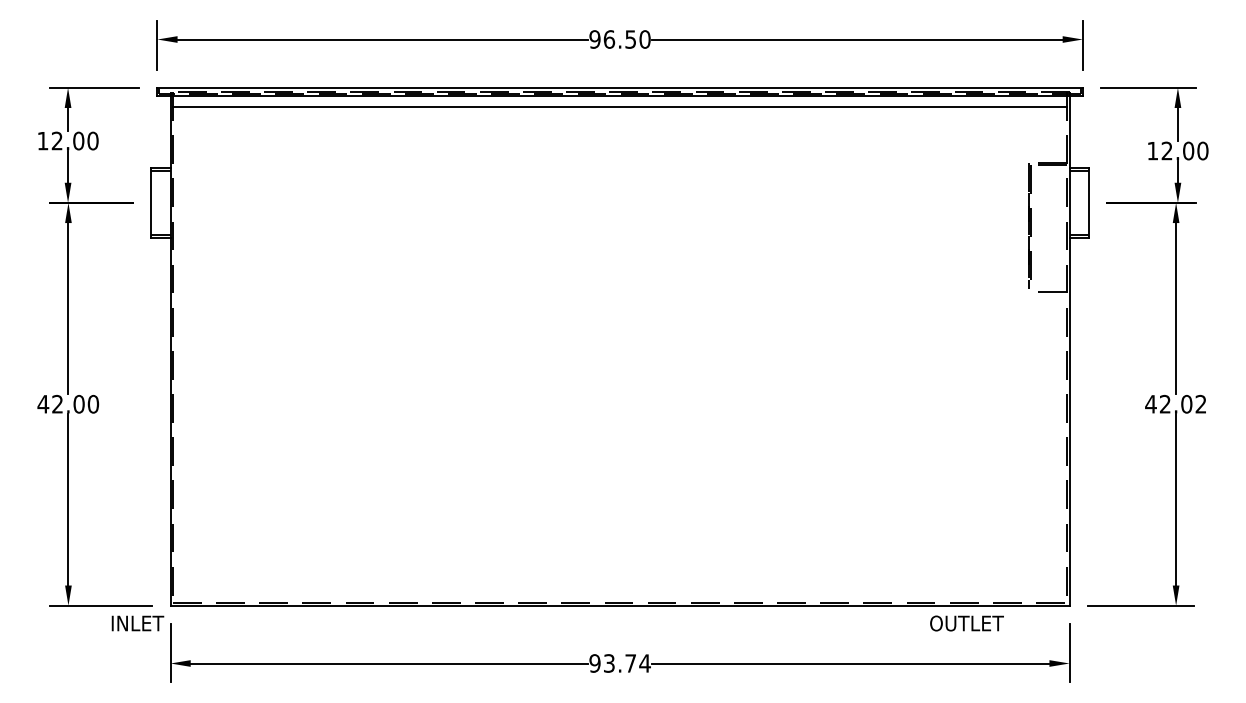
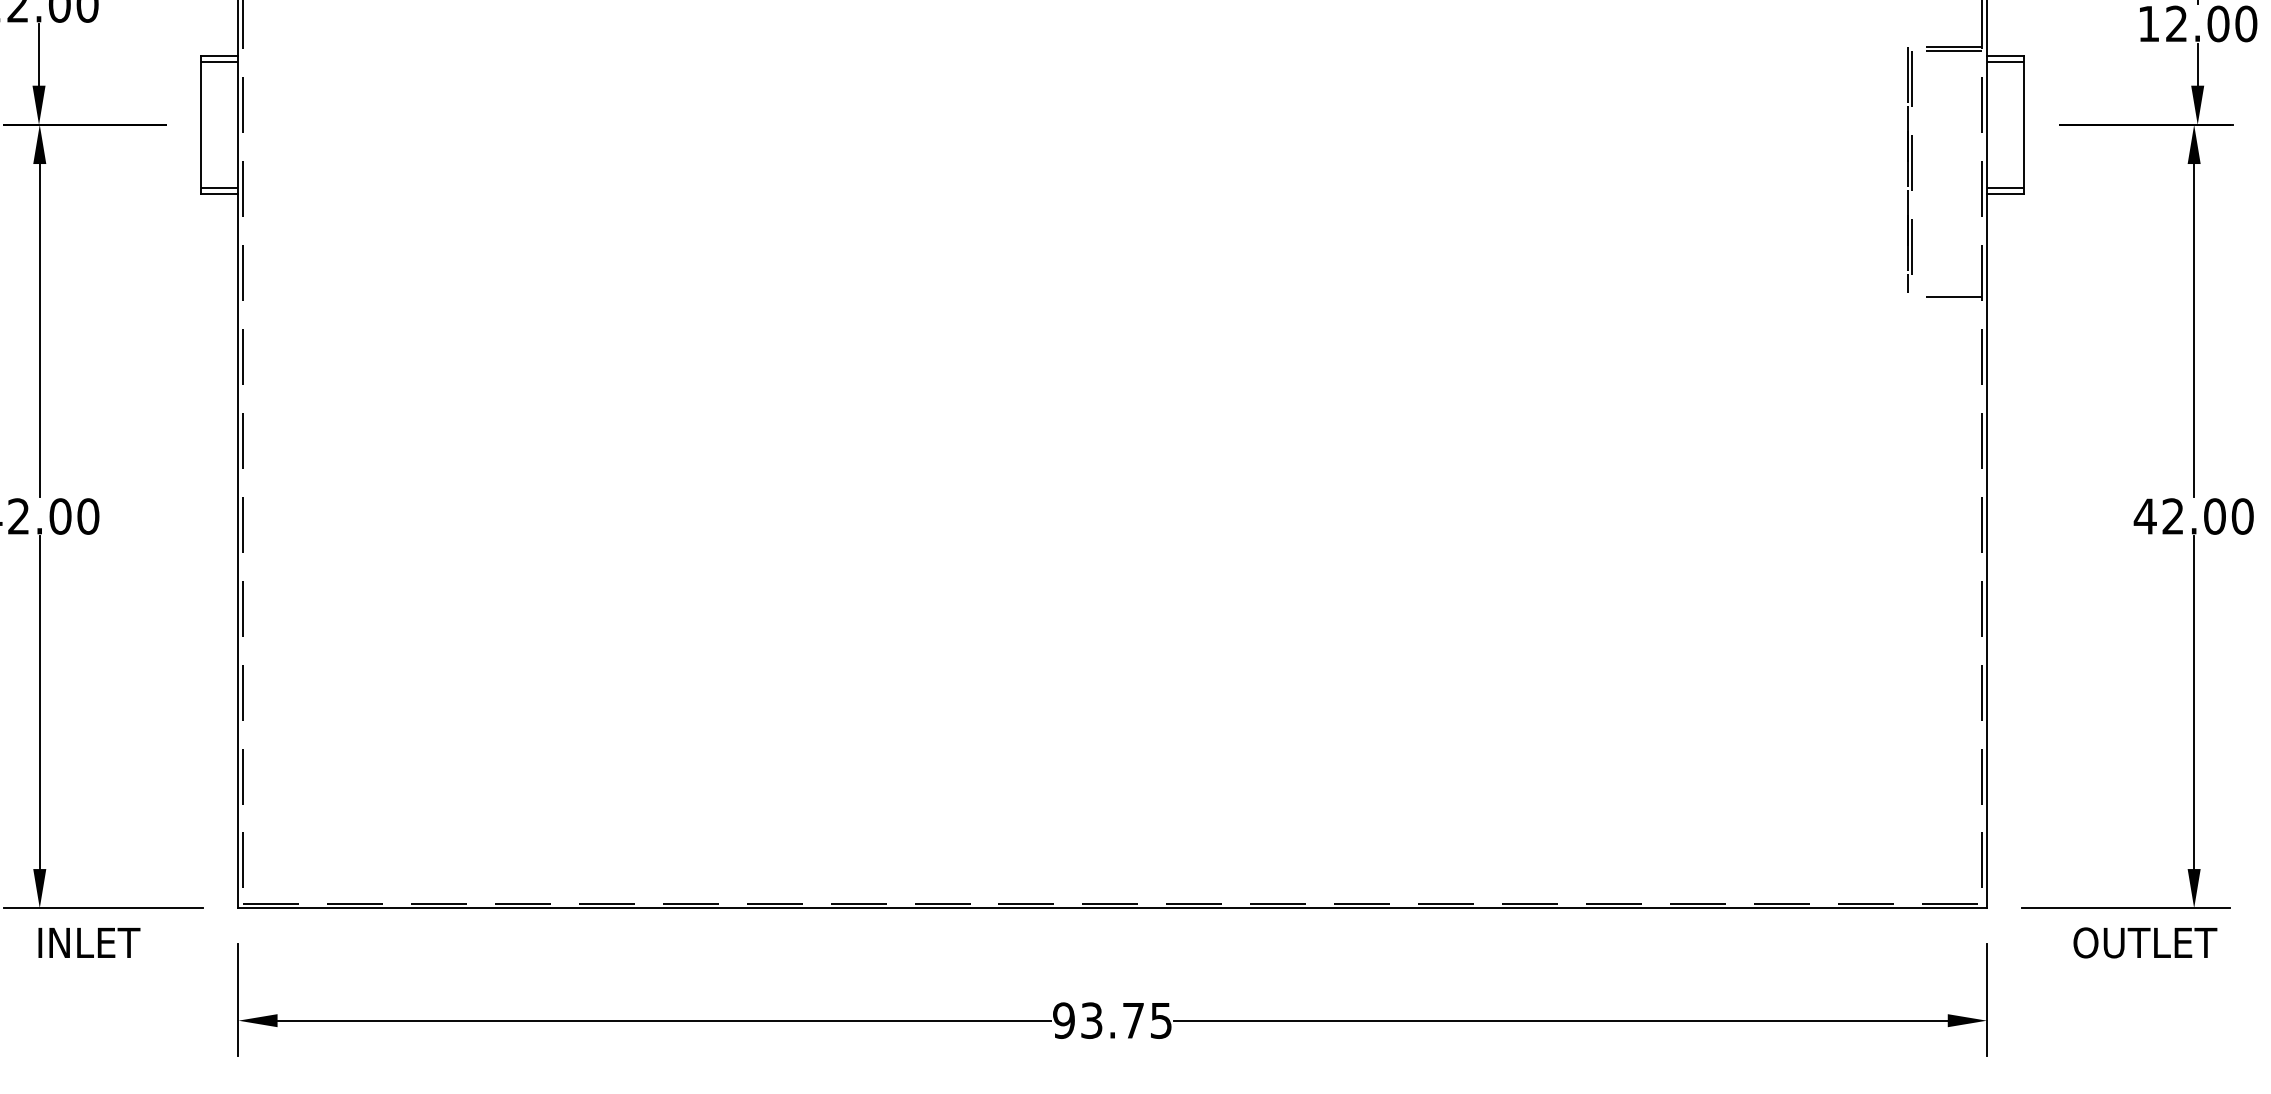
text: (1200, 404) -> (2241, 516), 42.02 -> 42.00
text: (137, 623) -> (88, 942), moved
text: (966, 623) -> (2144, 942), moved
text: (644, 663) -> (1160, 1020), 93.74 -> 93.75

